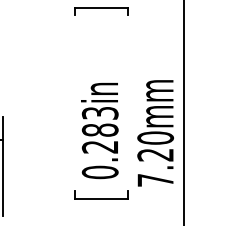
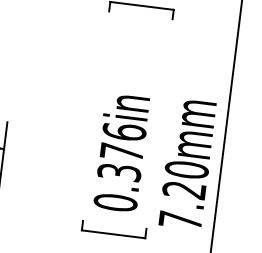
text: (99, 129) -> (121, 151), 0.283in -> 0.376in

